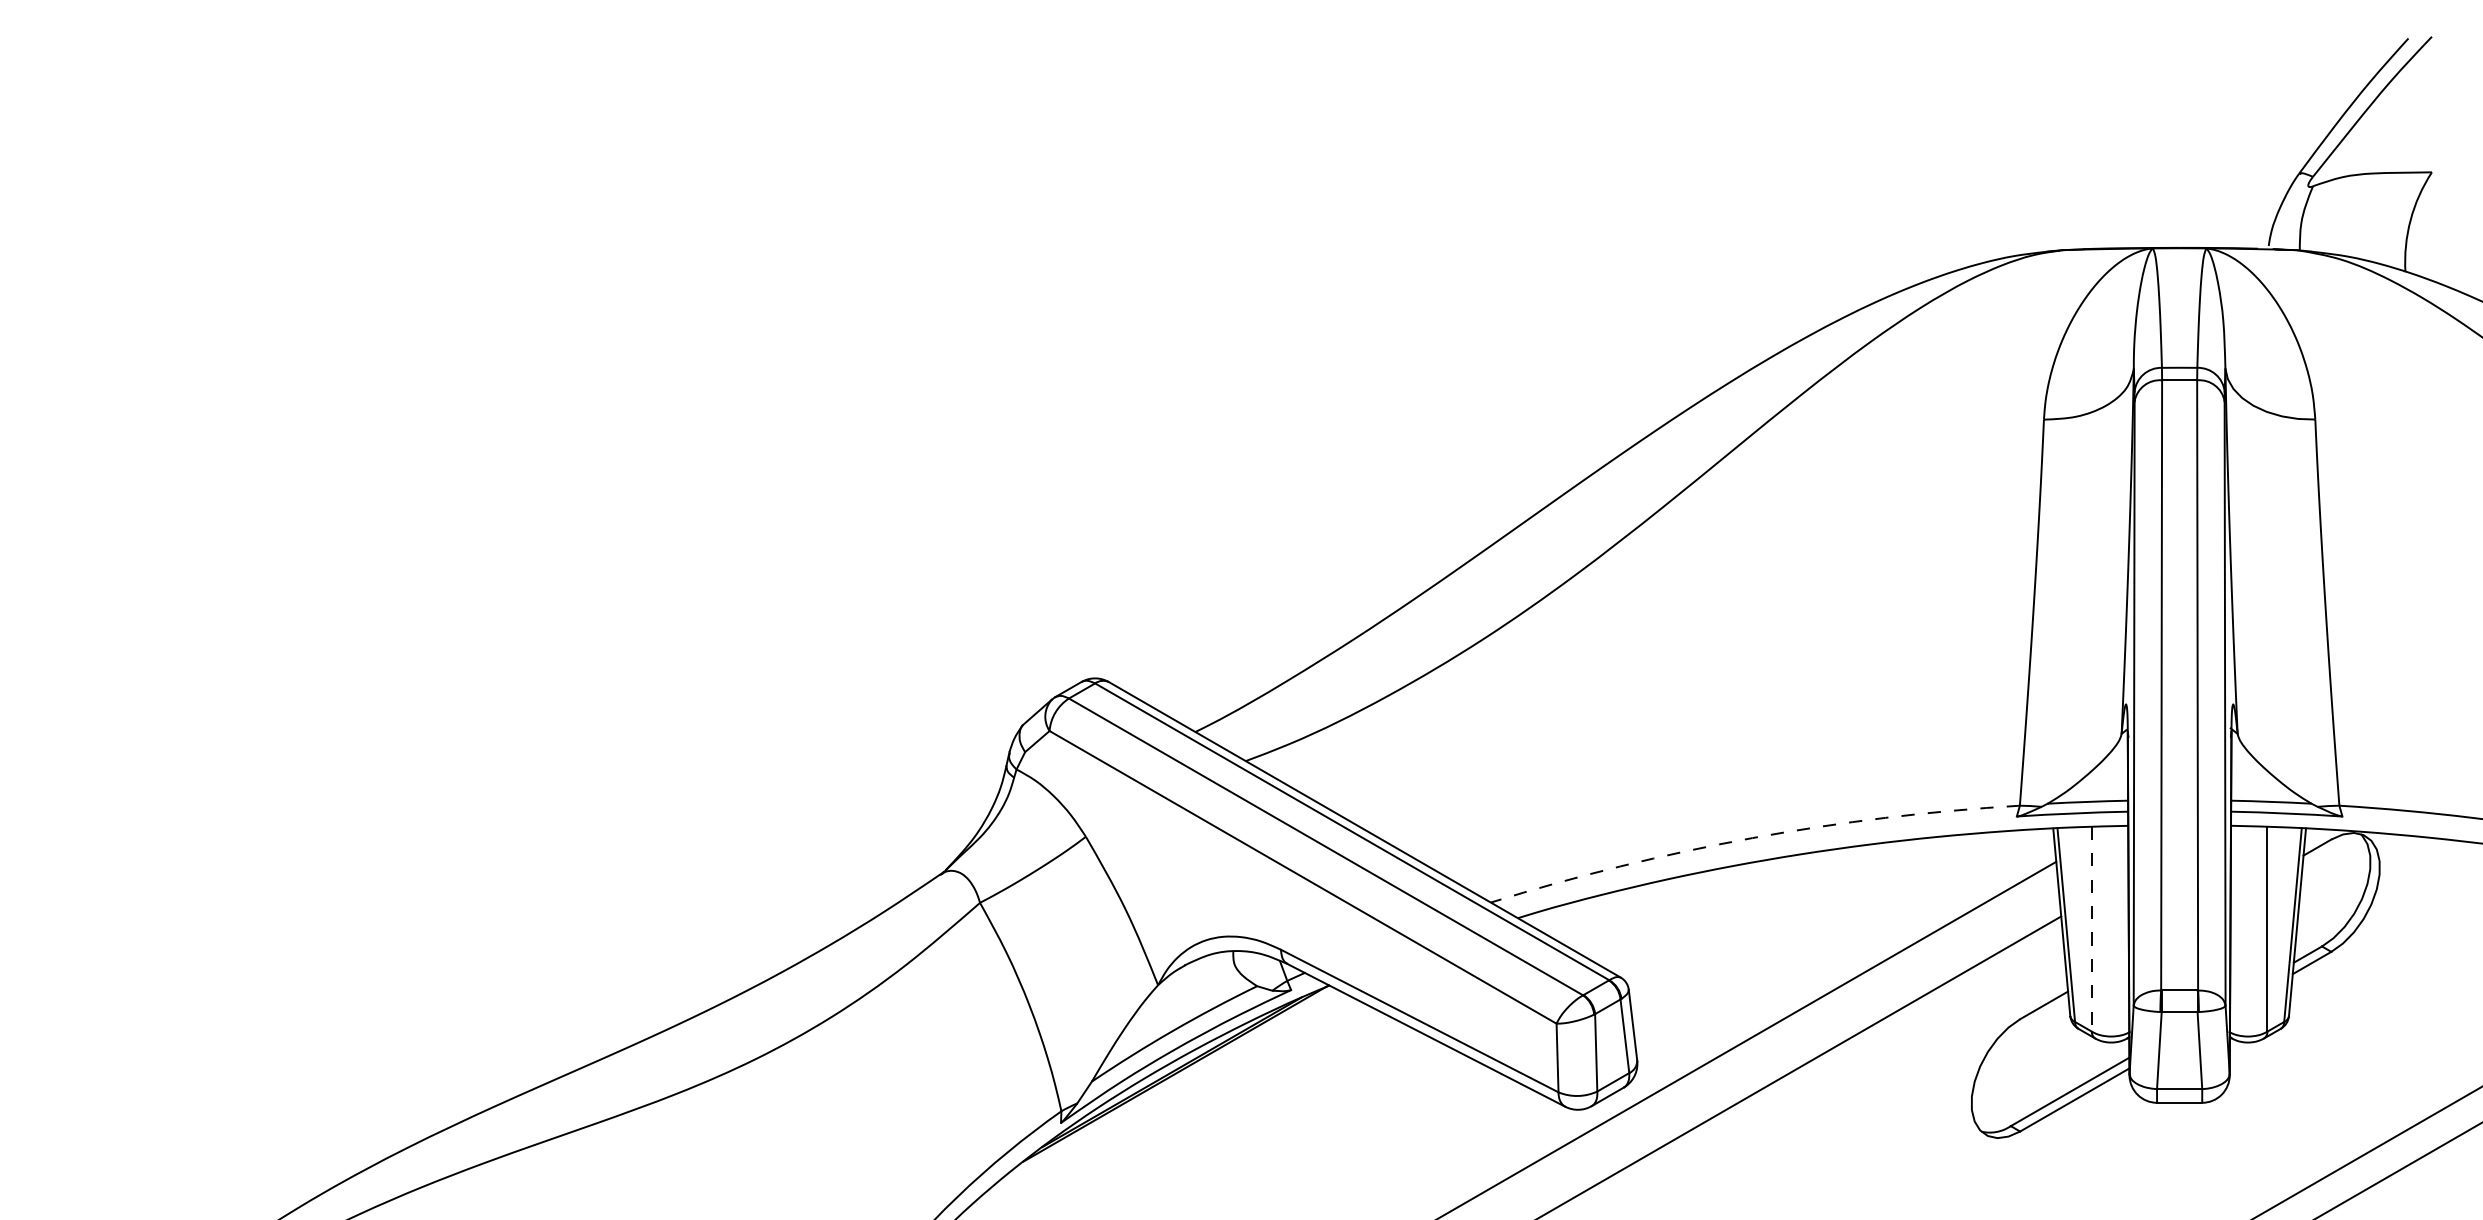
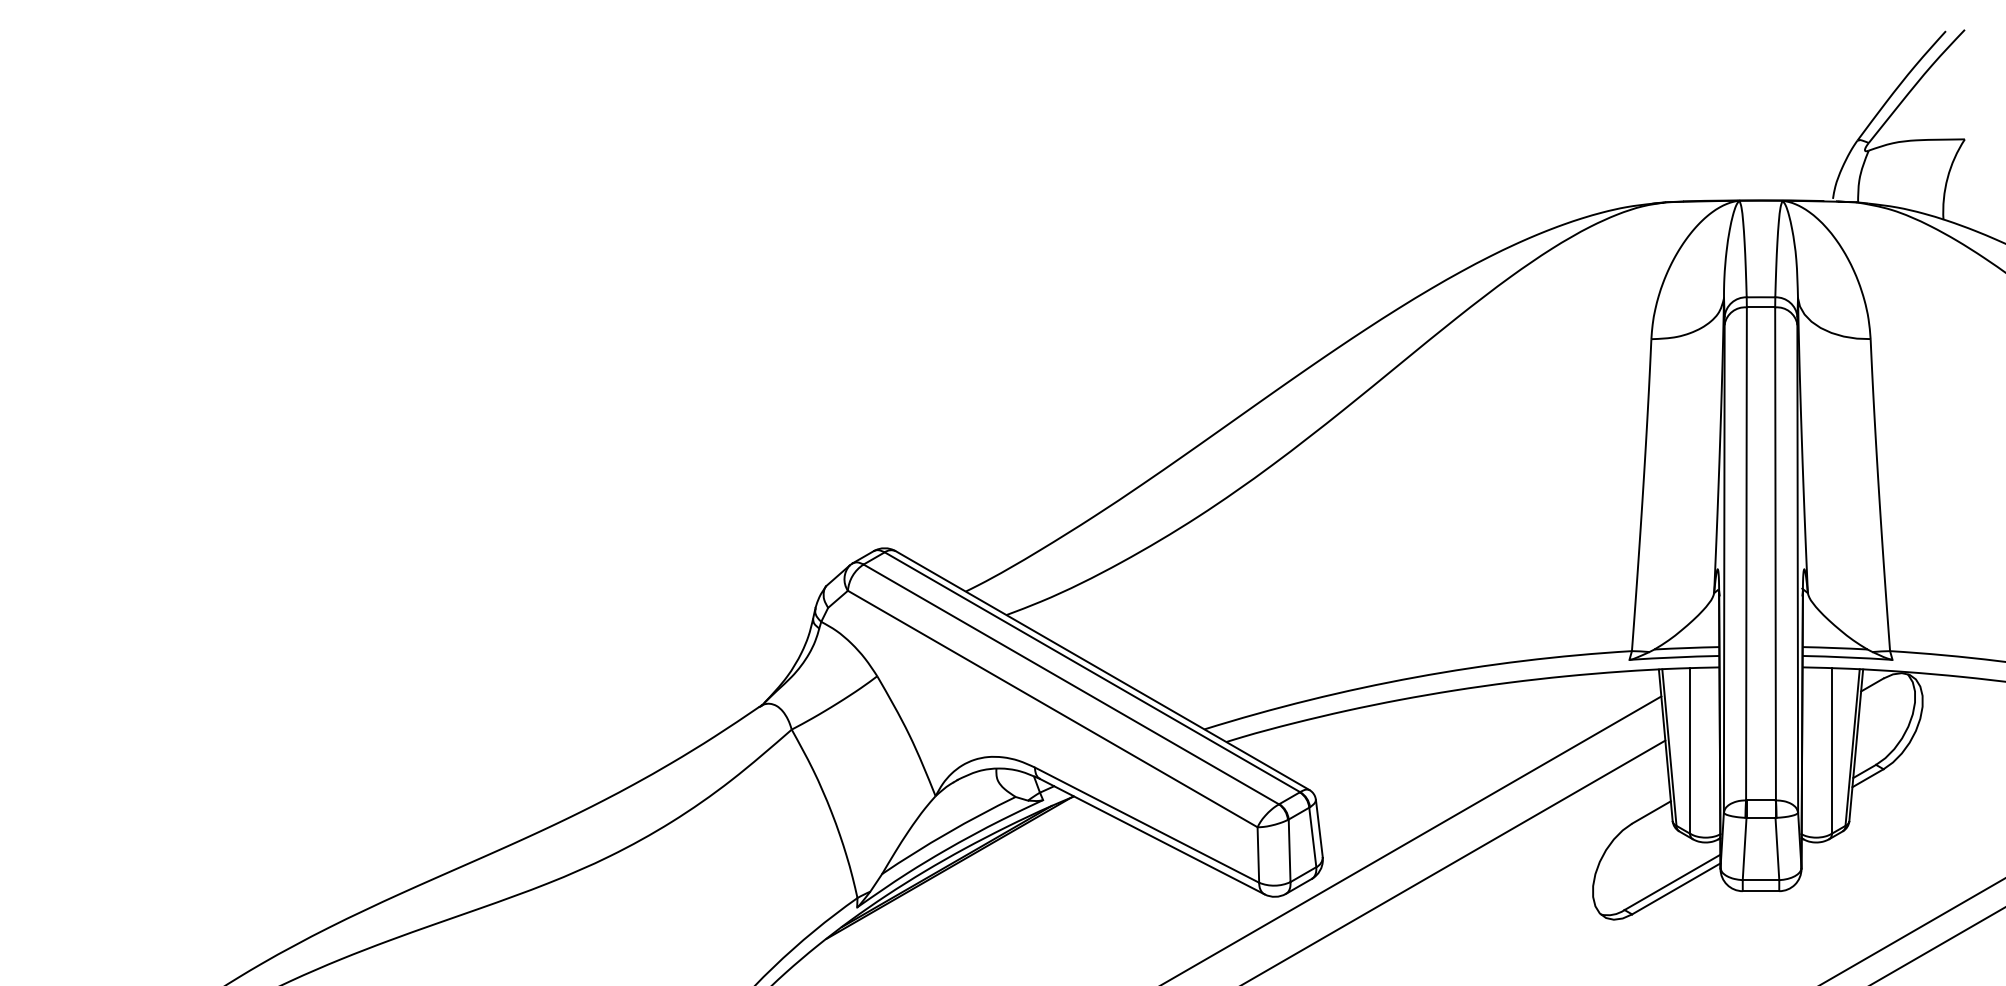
arc: (1752, 838) -> (1415, 677), dashed -> solid
line: (2091, 929) -> (1689, 751), dashed -> solid

